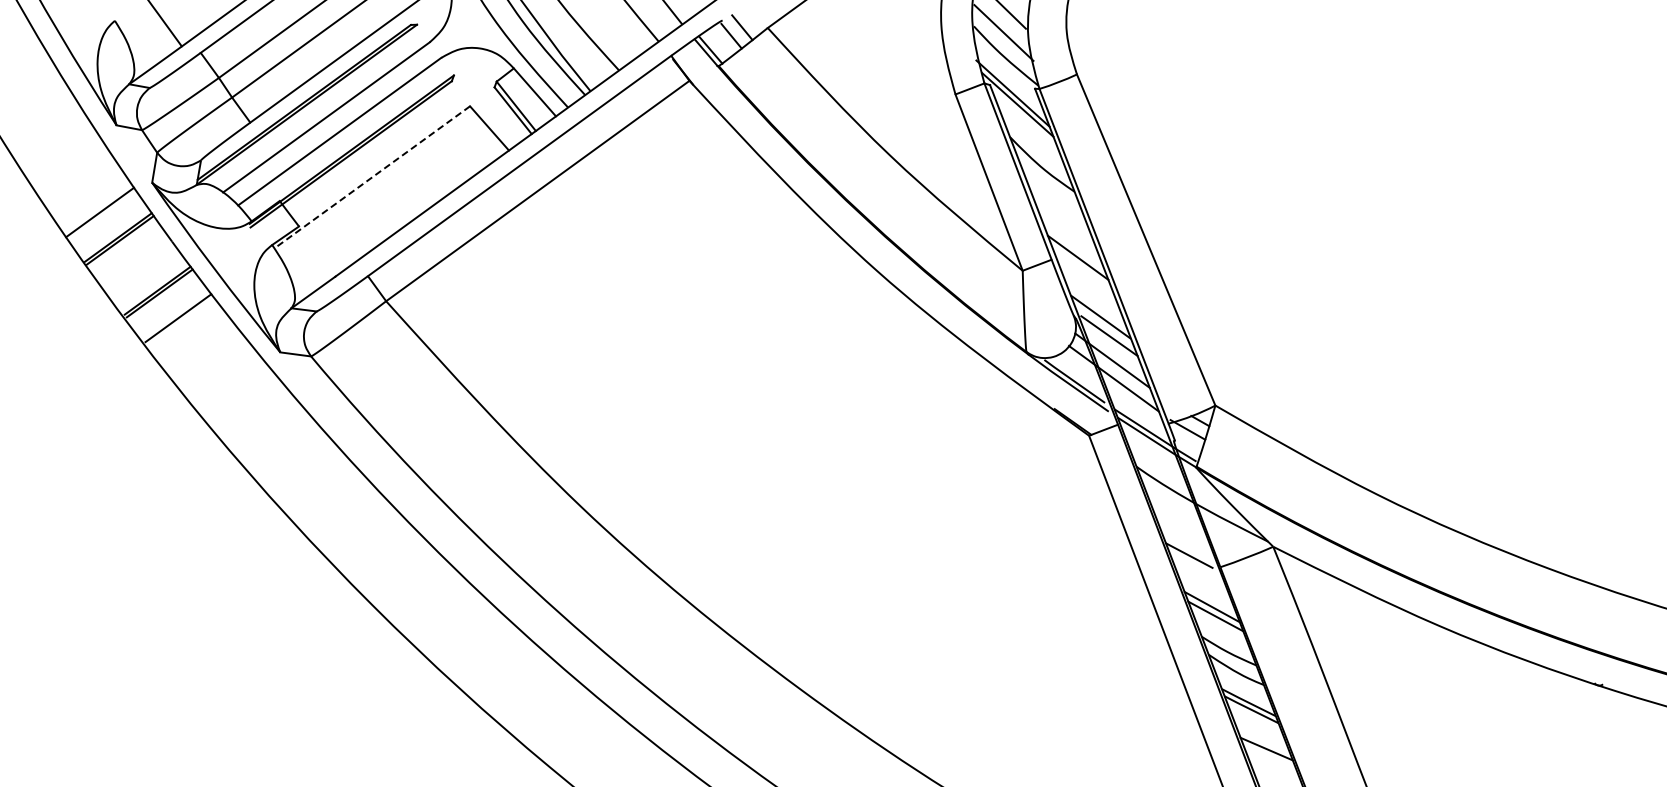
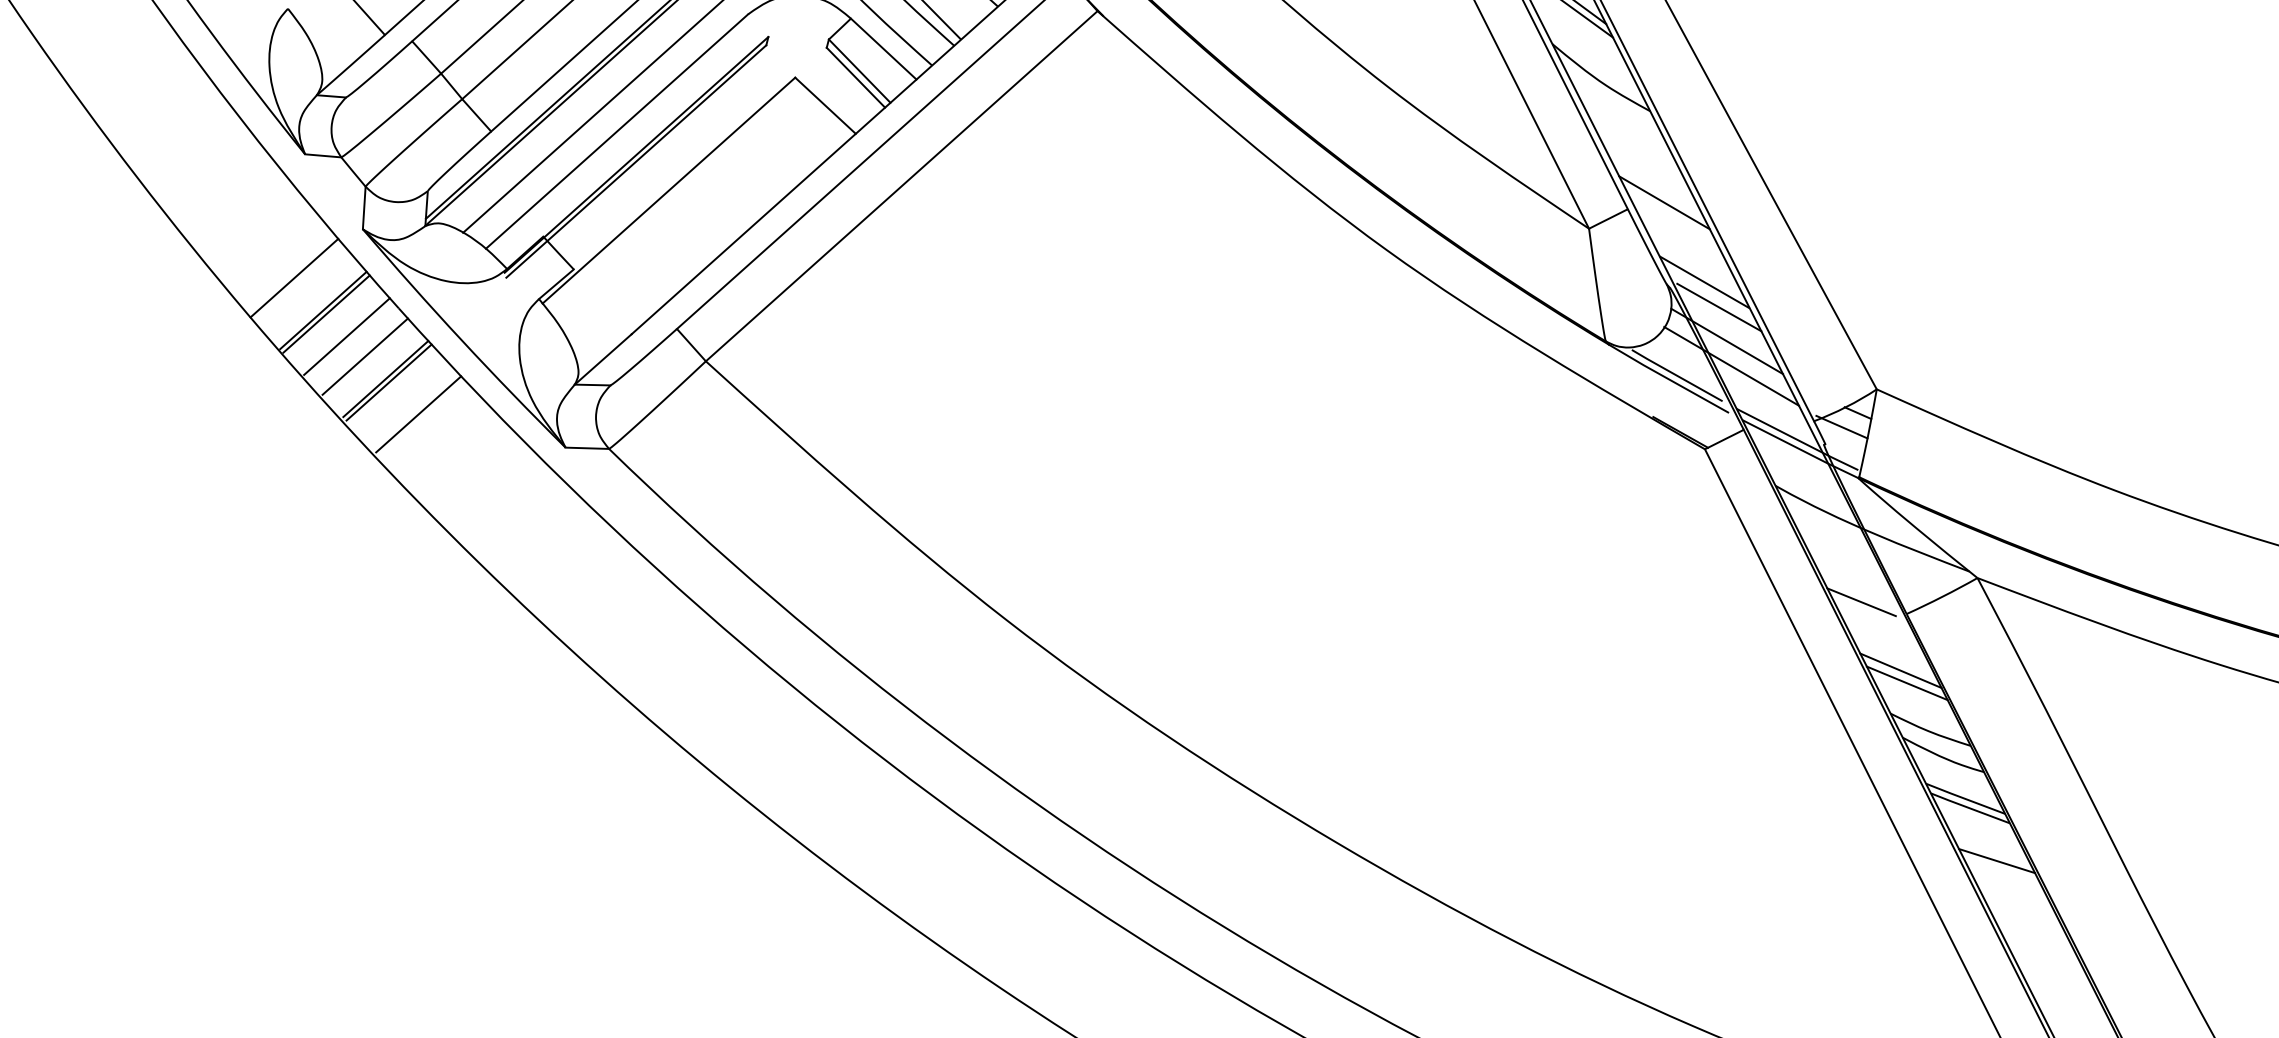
line: (372, 177) -> (669, 190), dashed -> solid
line: (132, 257) -> (346, 336), added
line: (144, 273) -> (365, 356), added

